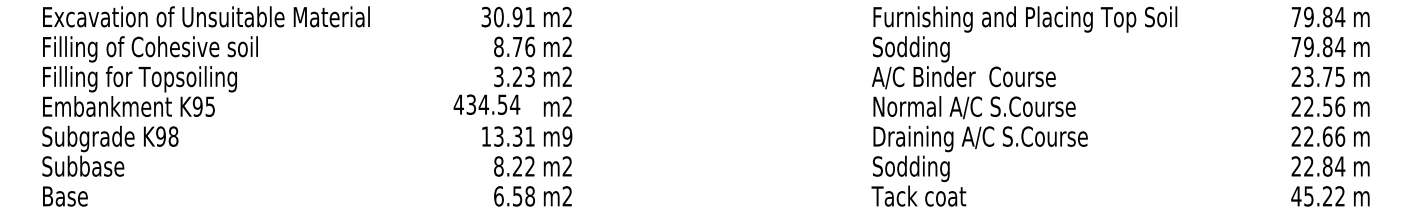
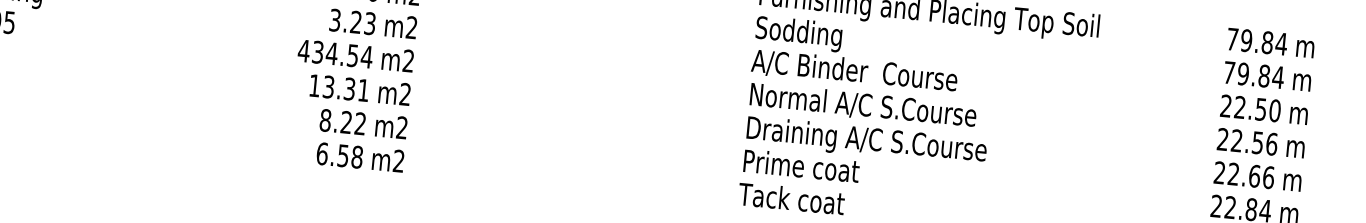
text: (1324, 76) -> (1257, 108), 23.75 -> 22.50
text: (486, 104) -> (334, 53), moved
text: (567, 136) -> (405, 94), m9 -> m2
text: (924, 168) -> (800, 168), Sodding -> Prime coat

